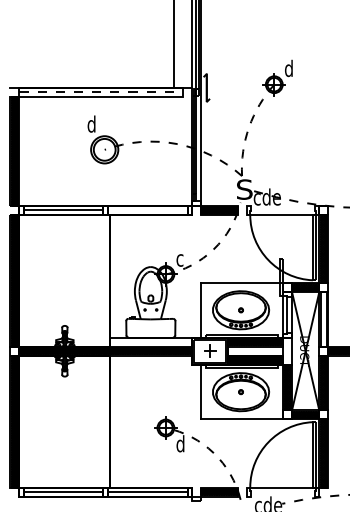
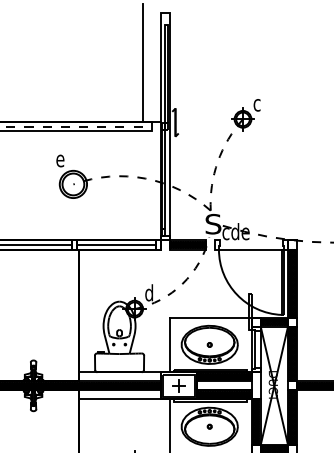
text: (288, 68) -> (257, 103), d -> c
text: (91, 123) -> (60, 158), d -> e
line: (147, 210) -> (116, 245), added
text: (180, 257) -> (149, 292), c -> d
hatch: (323, 319) -> (292, 354), added
line: (151, 364) -> (120, 399), added

